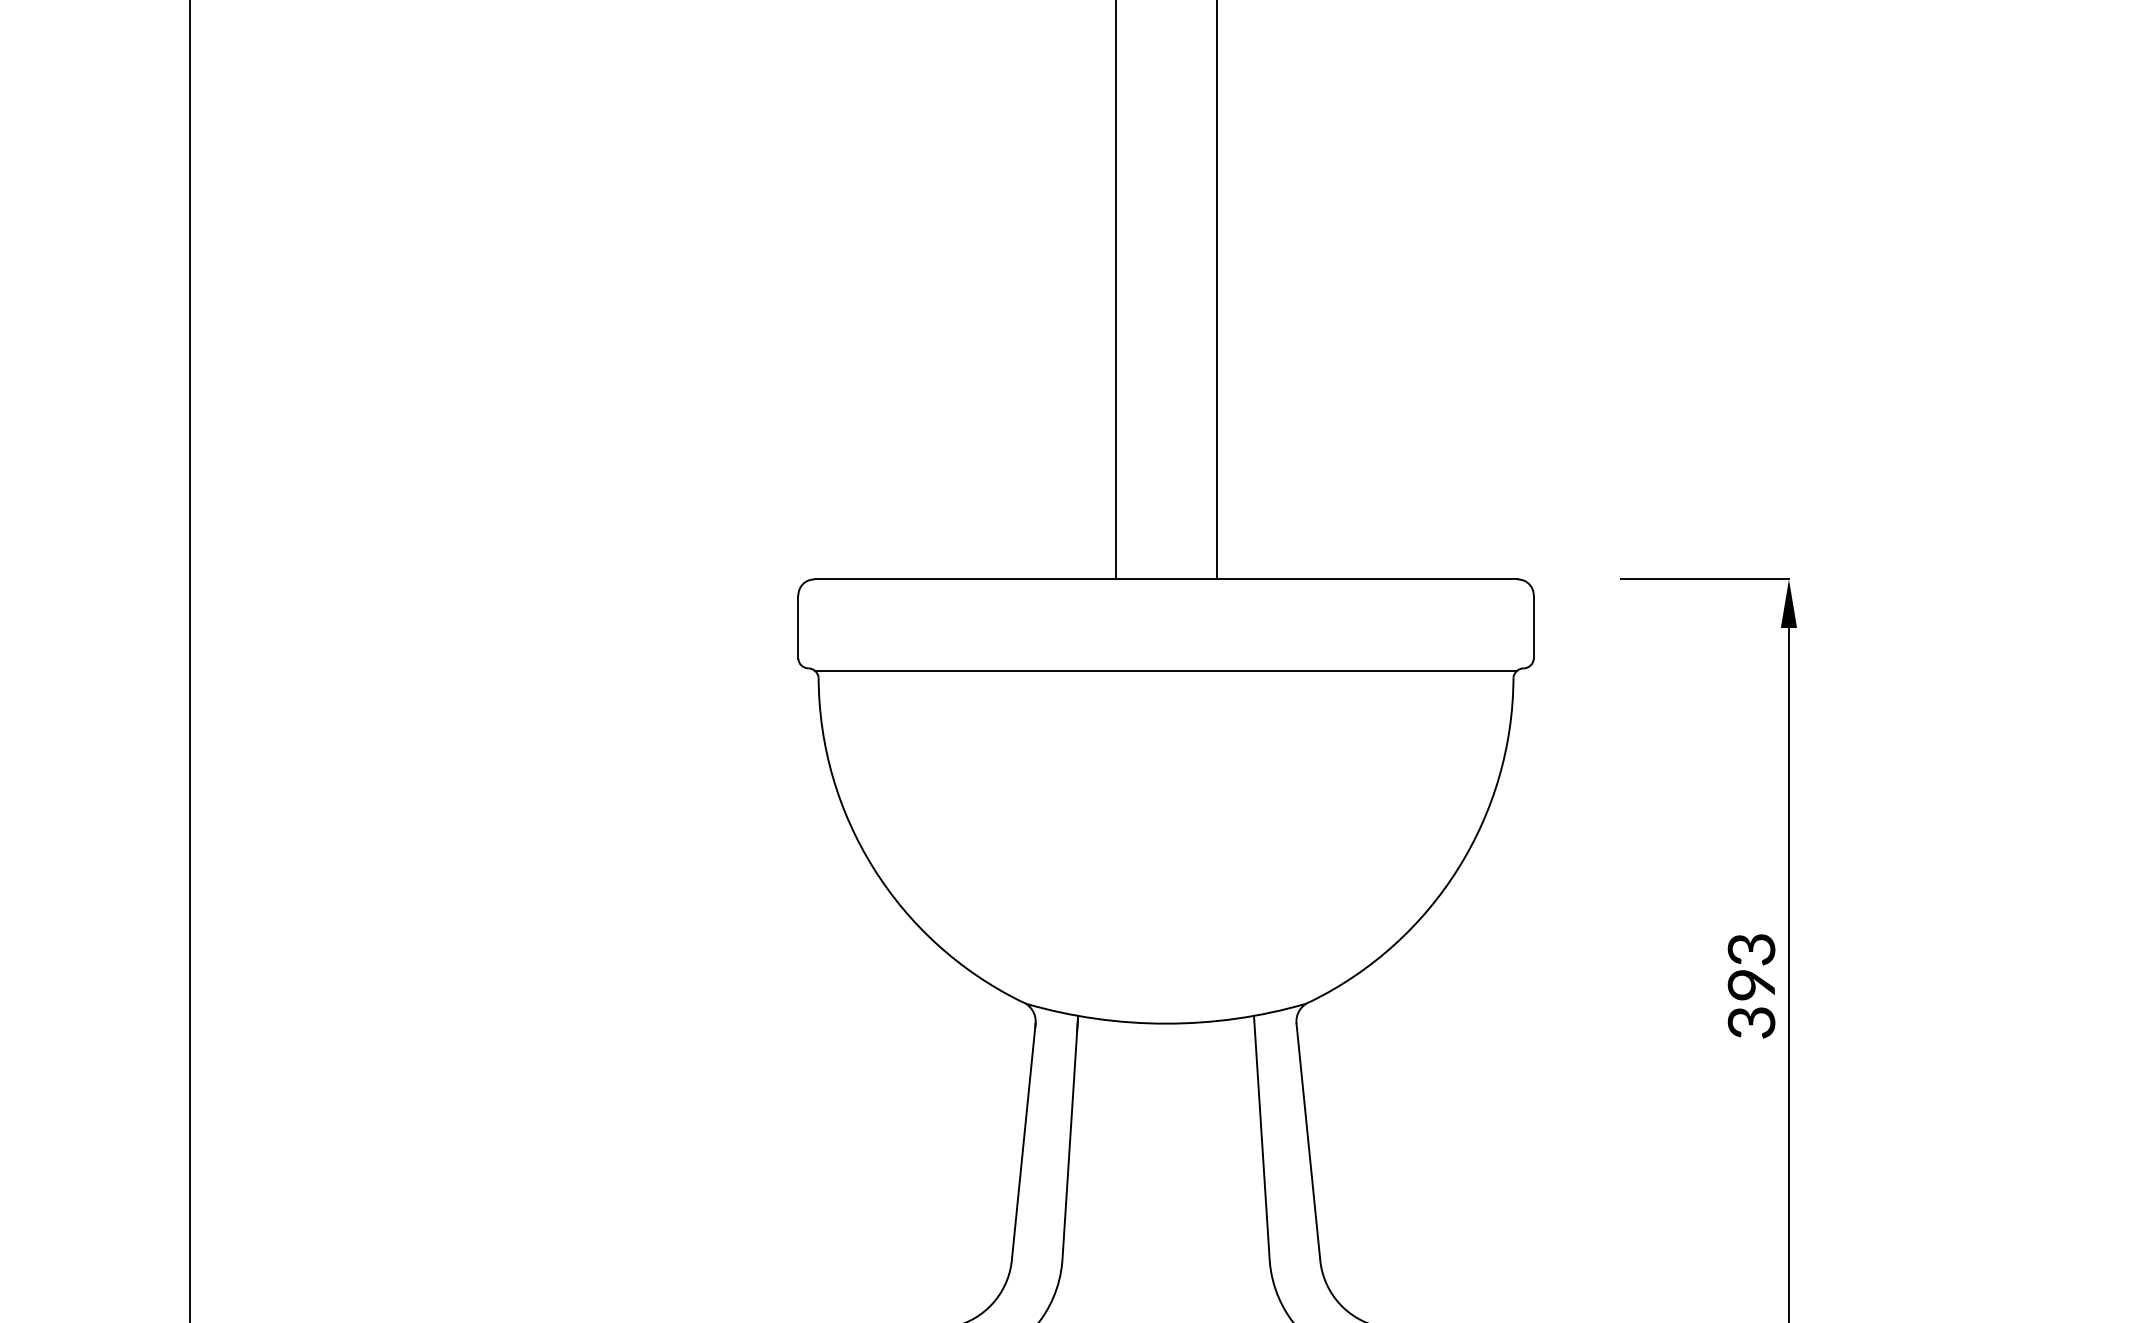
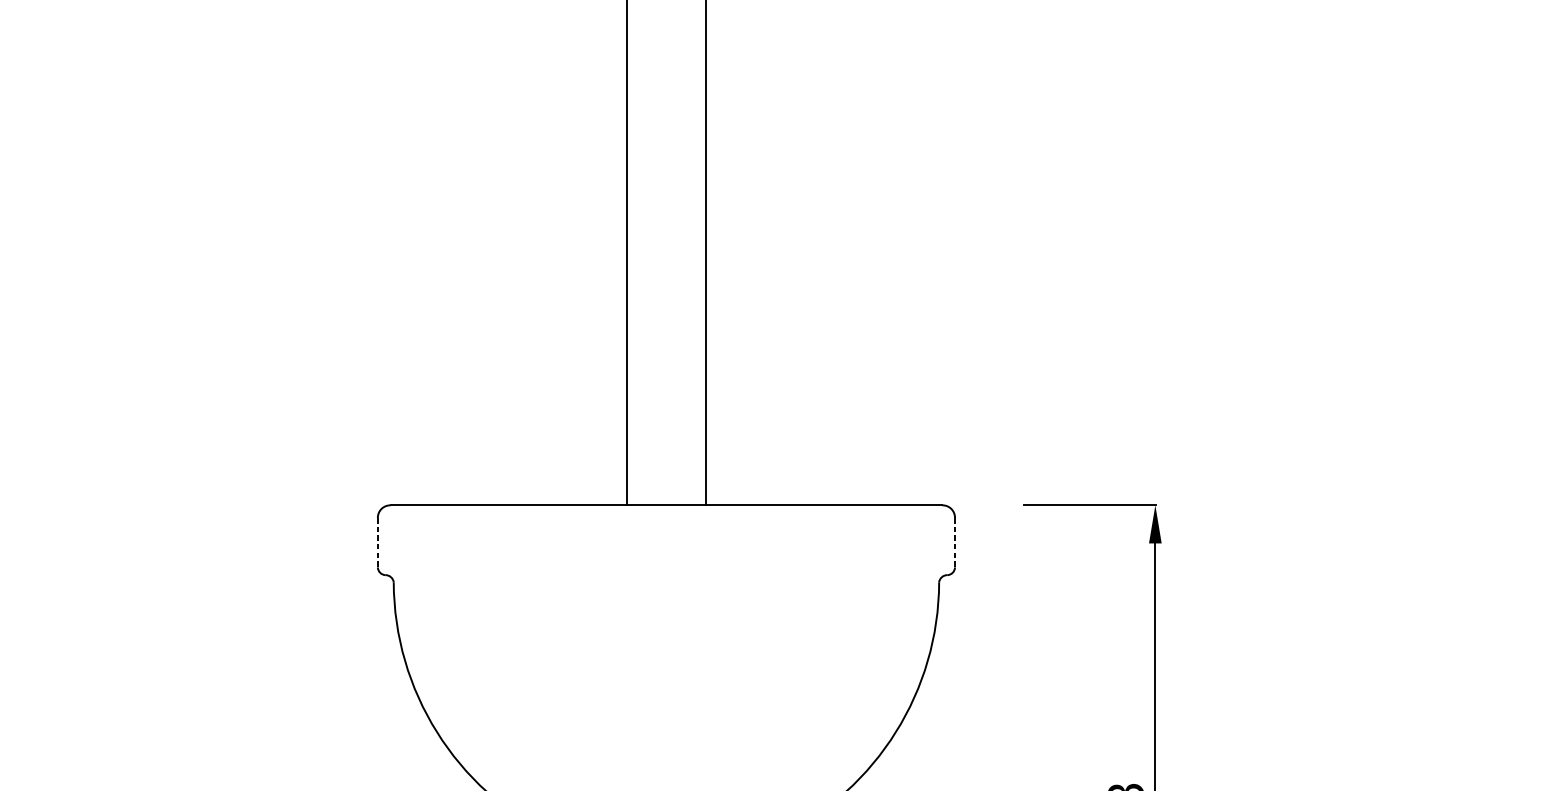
line: (798, 627) -> (377, 543), solid -> dashed
line: (1533, 627) -> (954, 543), solid -> dashed
line: (1165, 670) -> (666, 576), removed

